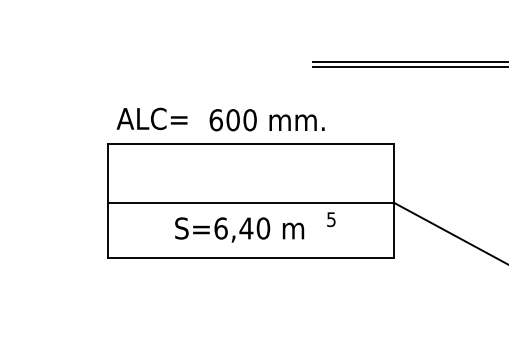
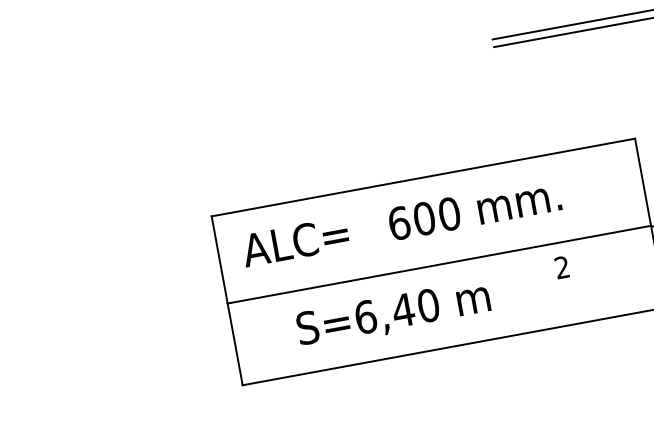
text: (151, 118) -> (294, 241), moved
text: (266, 120) -> (473, 210), moved
text: (331, 219) -> (562, 267), 5 -> 2
text: (239, 229) -> (393, 313), moved

